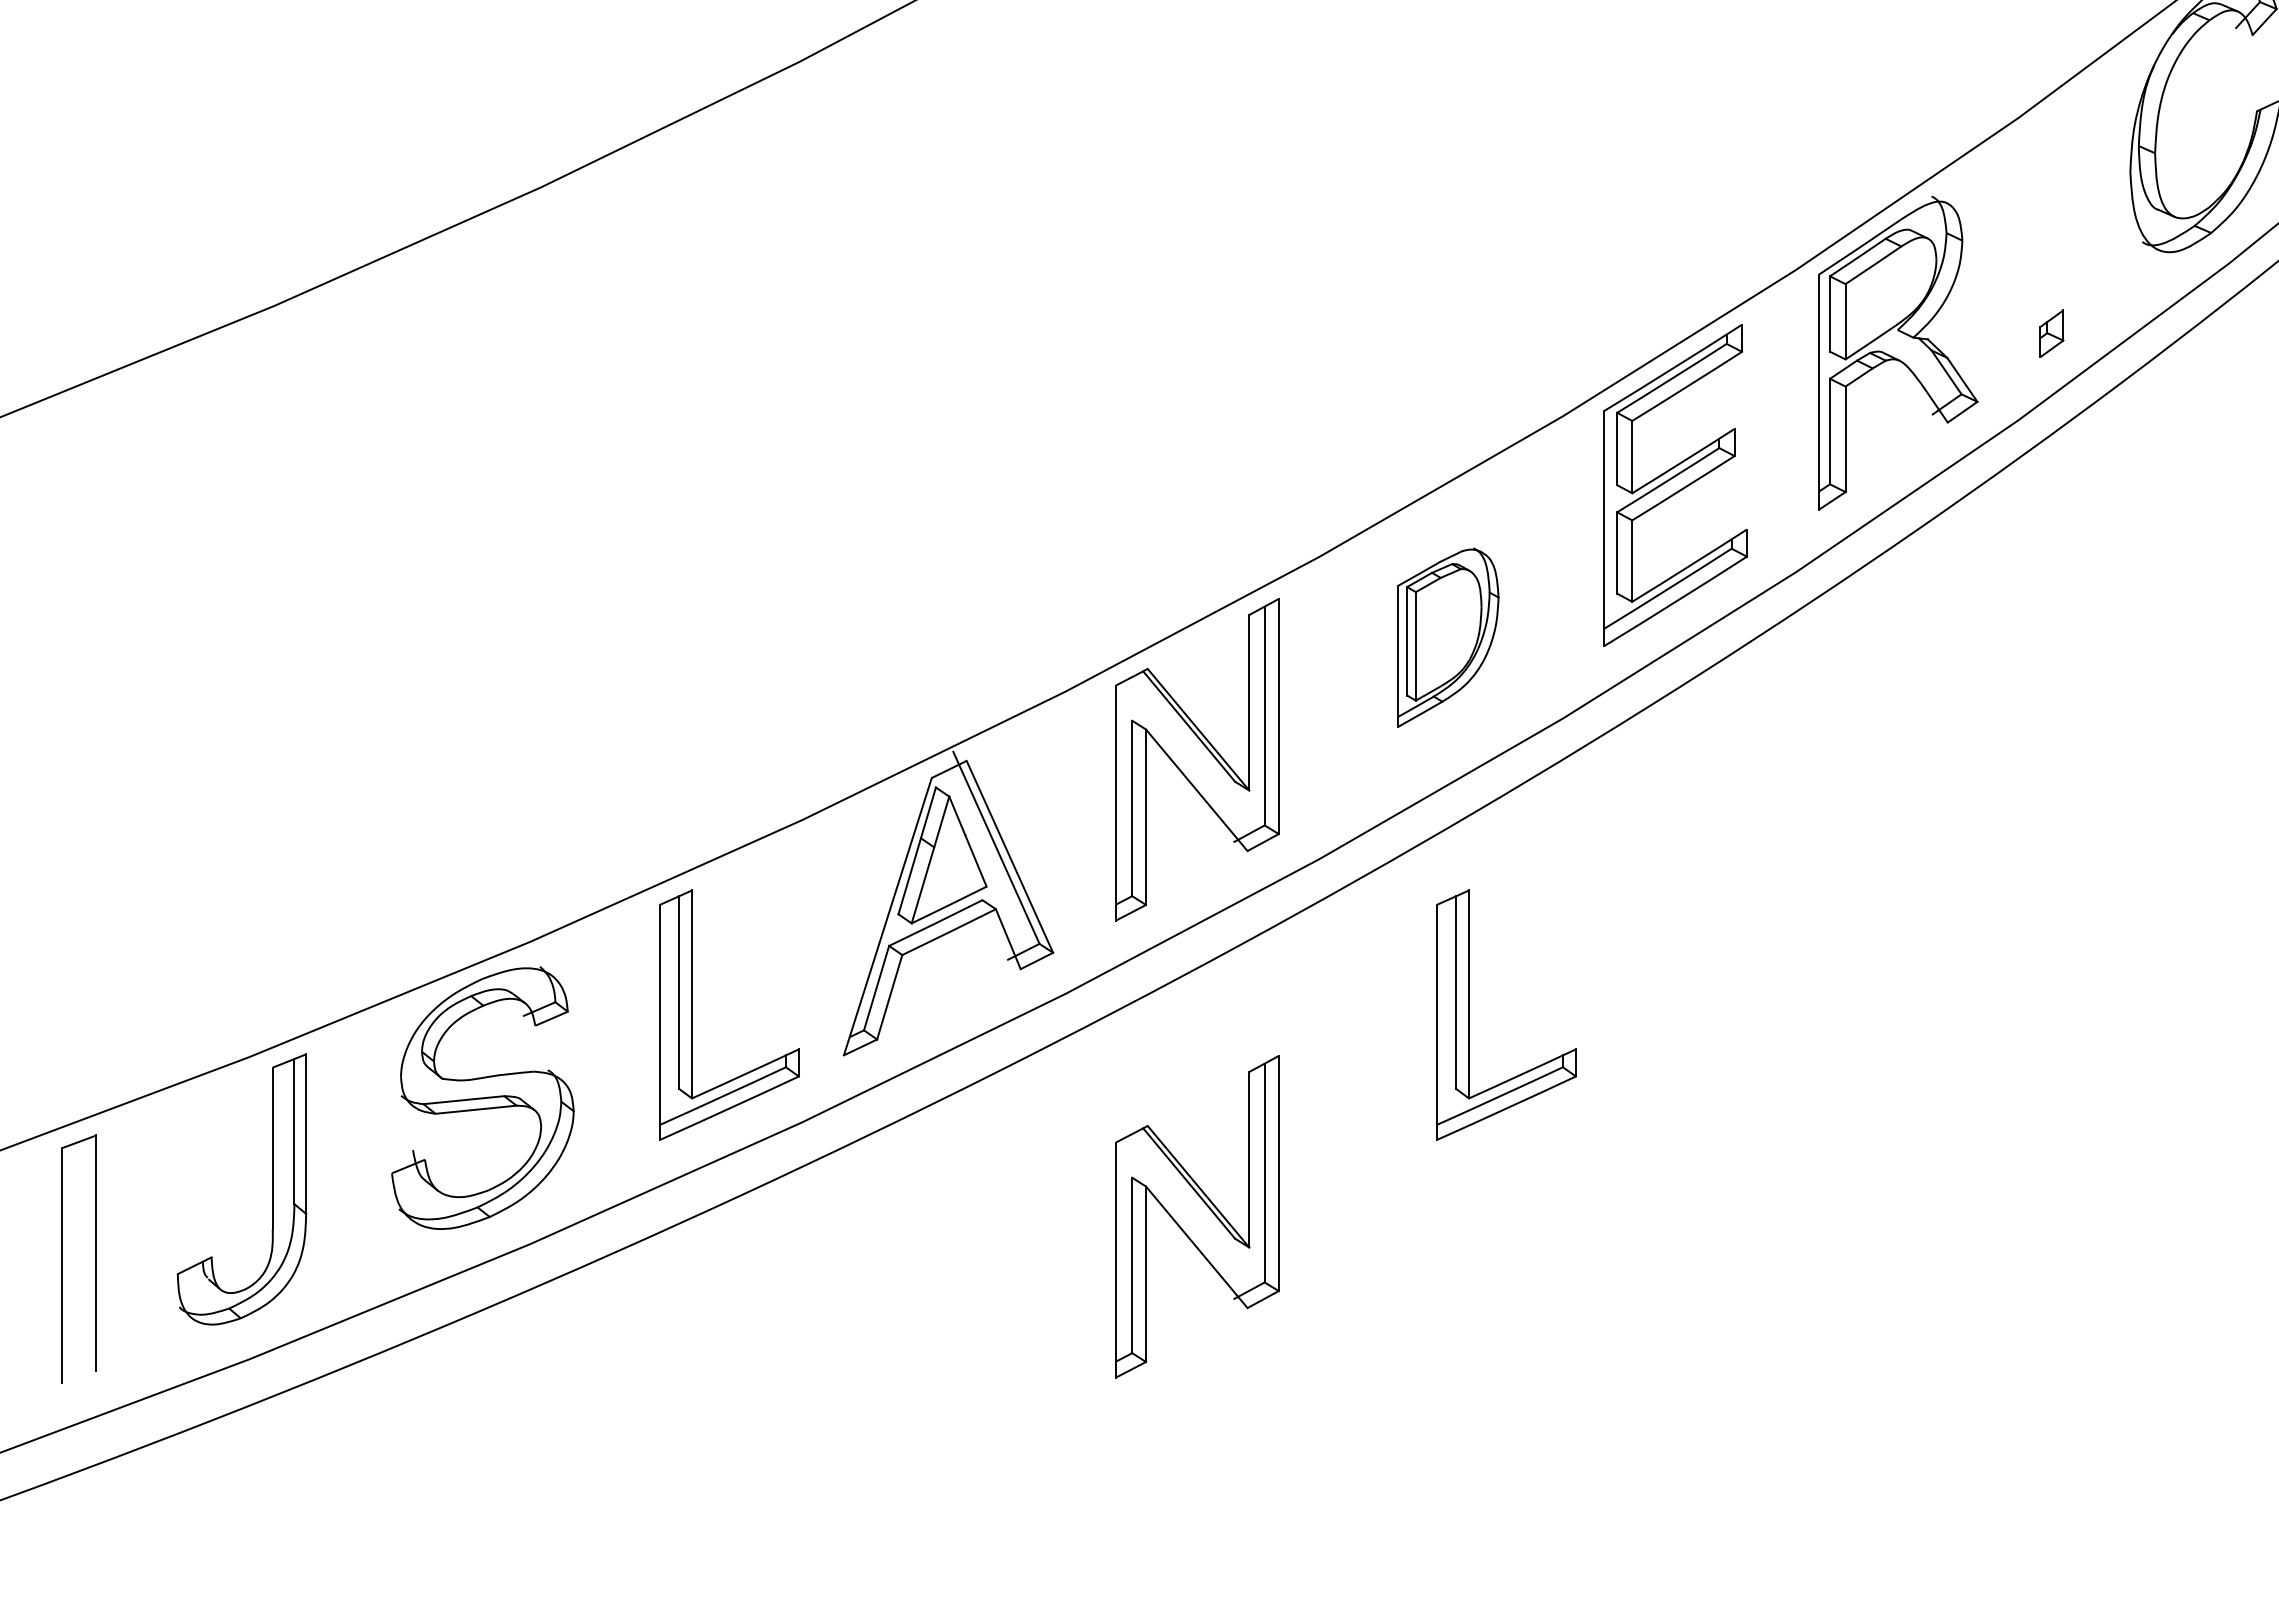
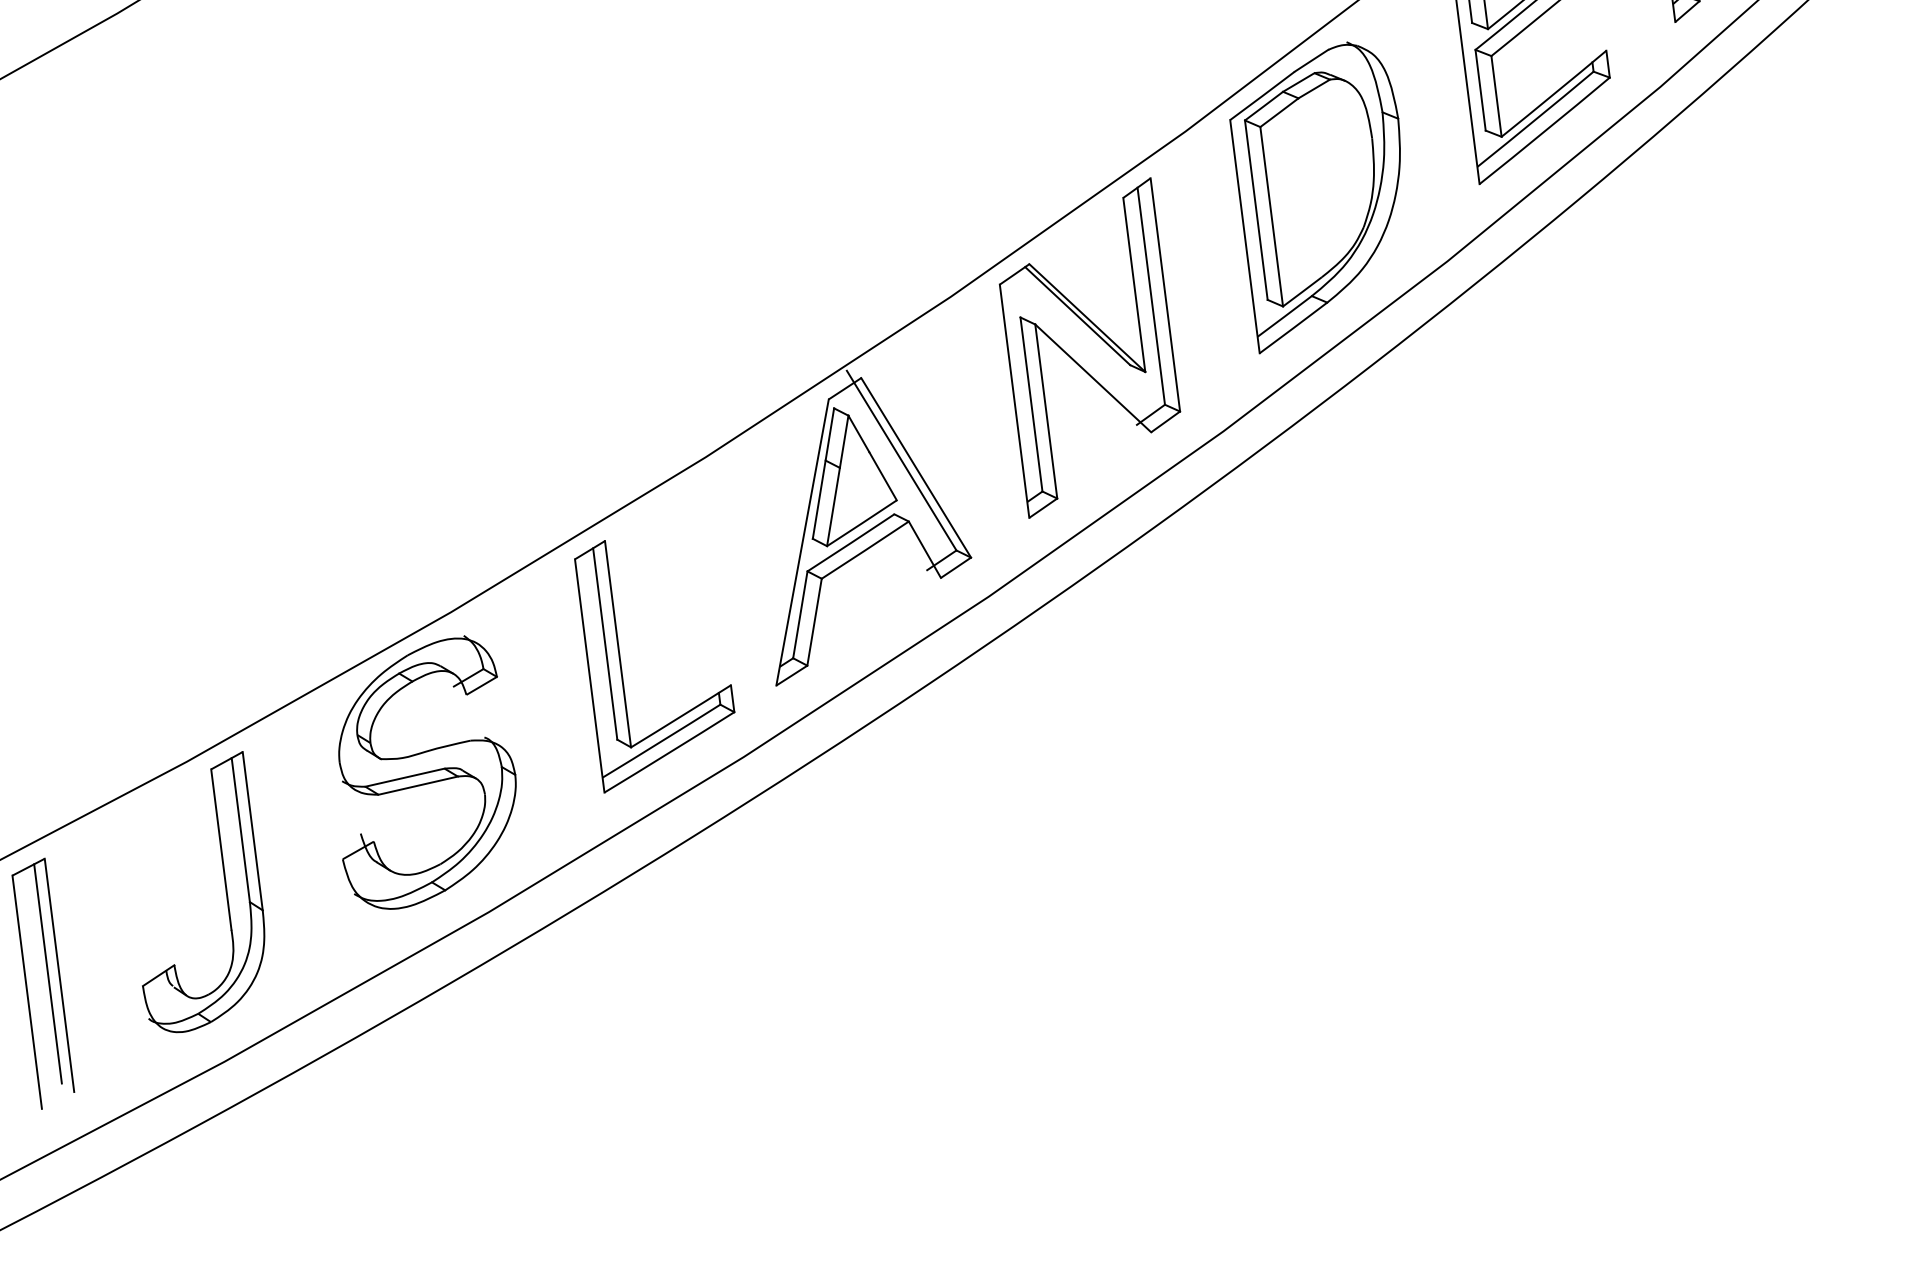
part: (1448, 637) -> (1323, 195), size x1.67
part: (1469, 1014) -> (1391, 566), removed
part: (1197, 1216) -> (1147, 801), removed
line: (85, 1249) -> (48, 973), added

